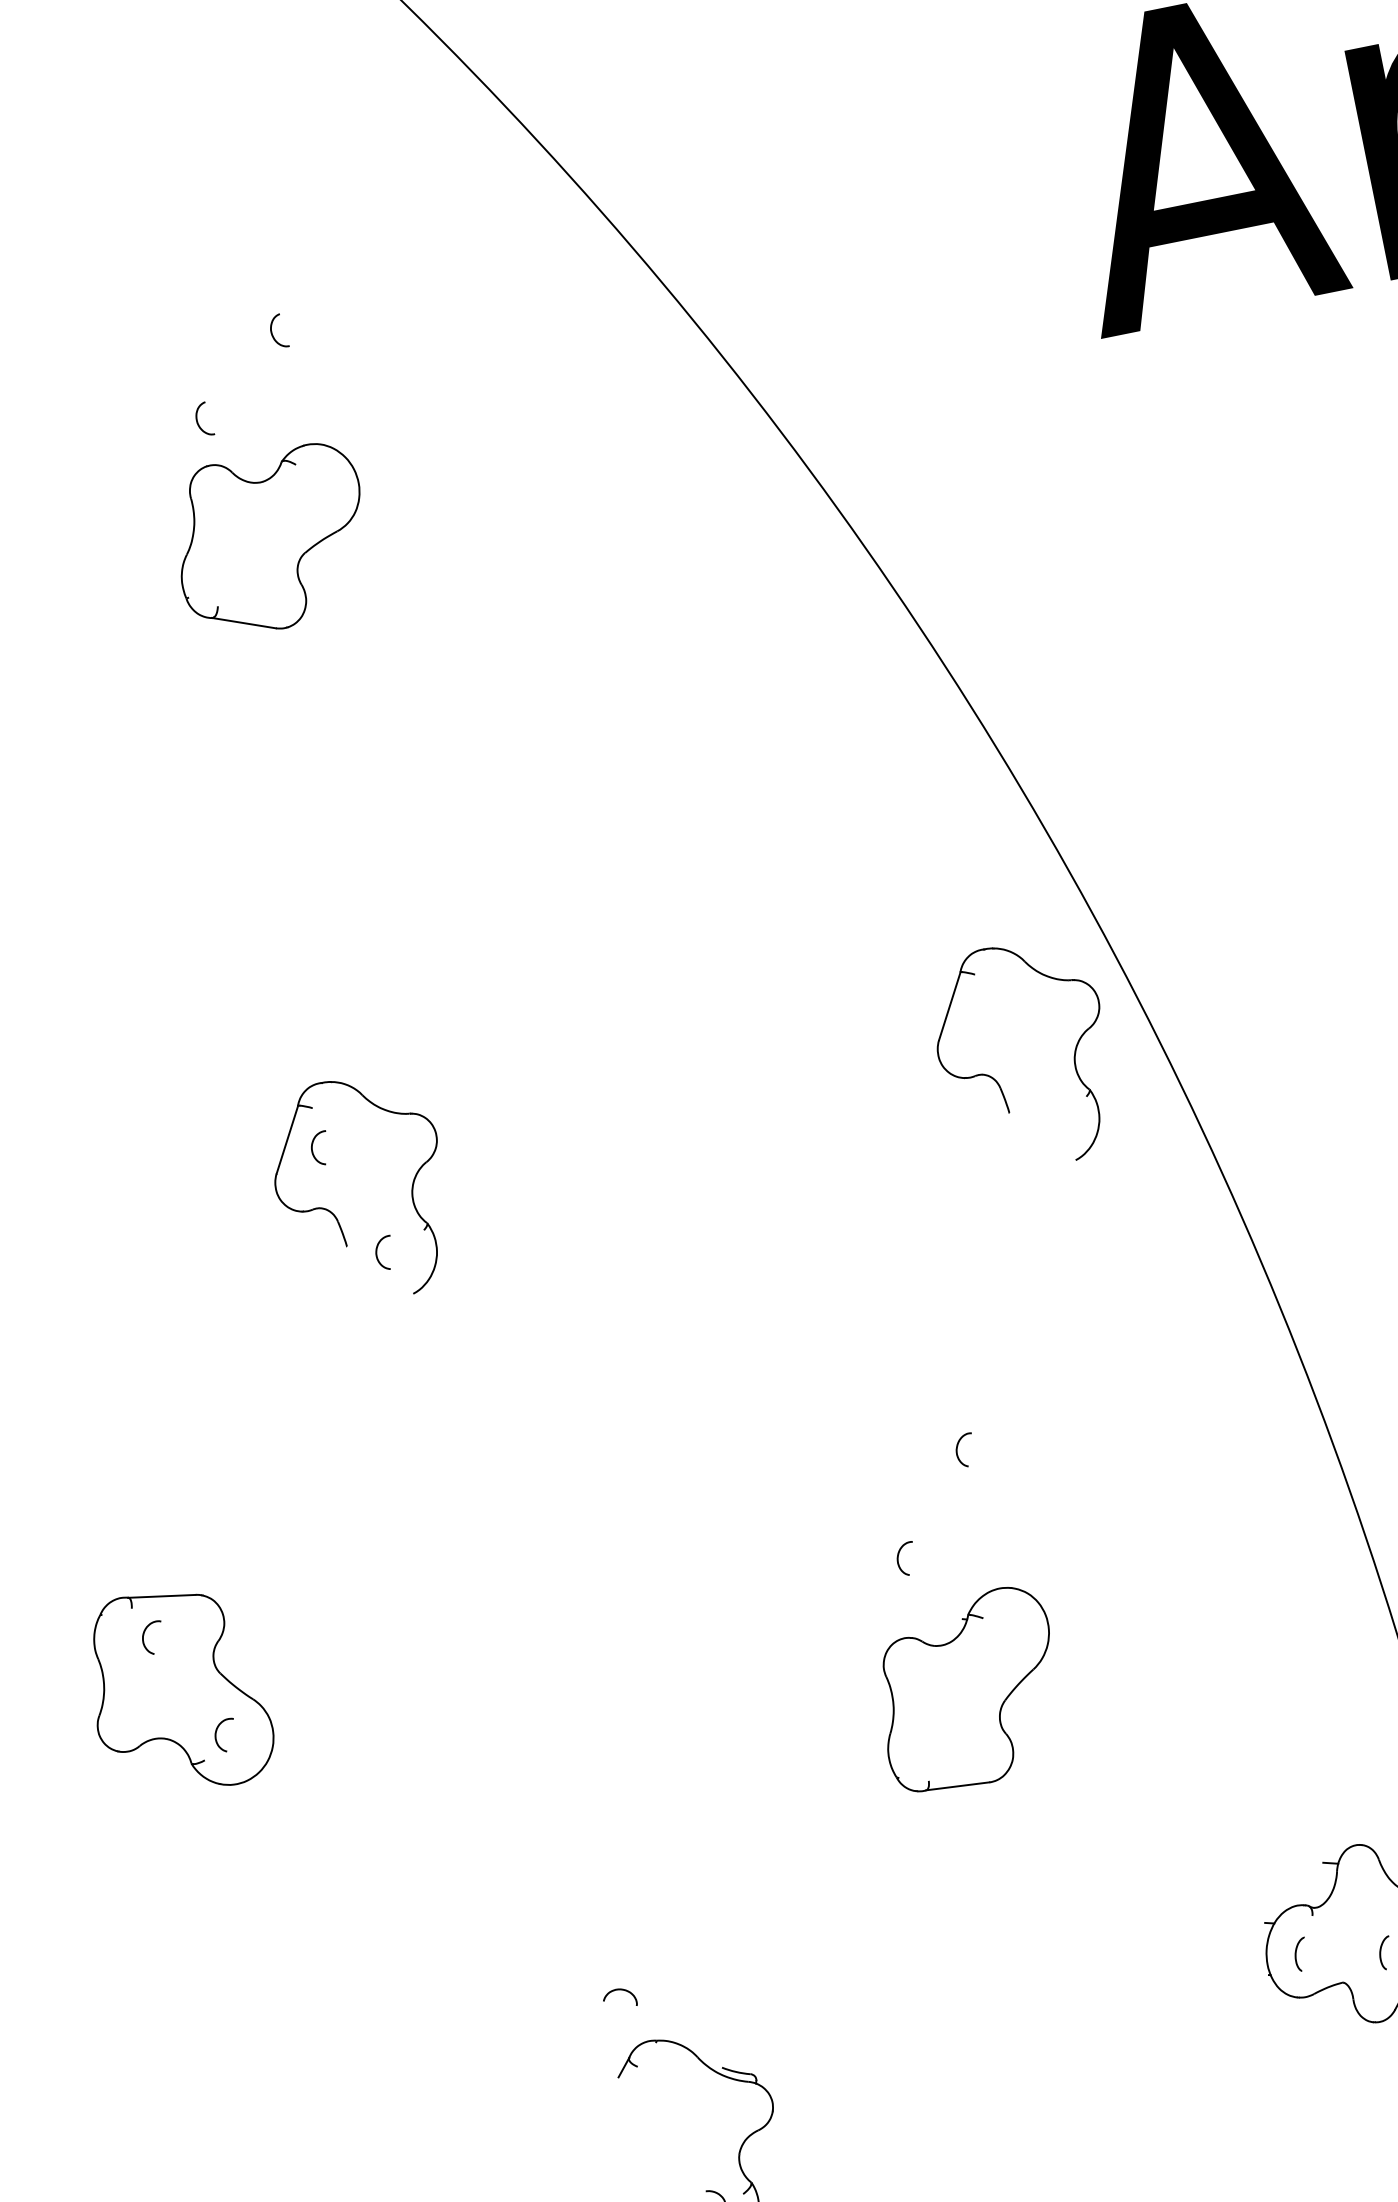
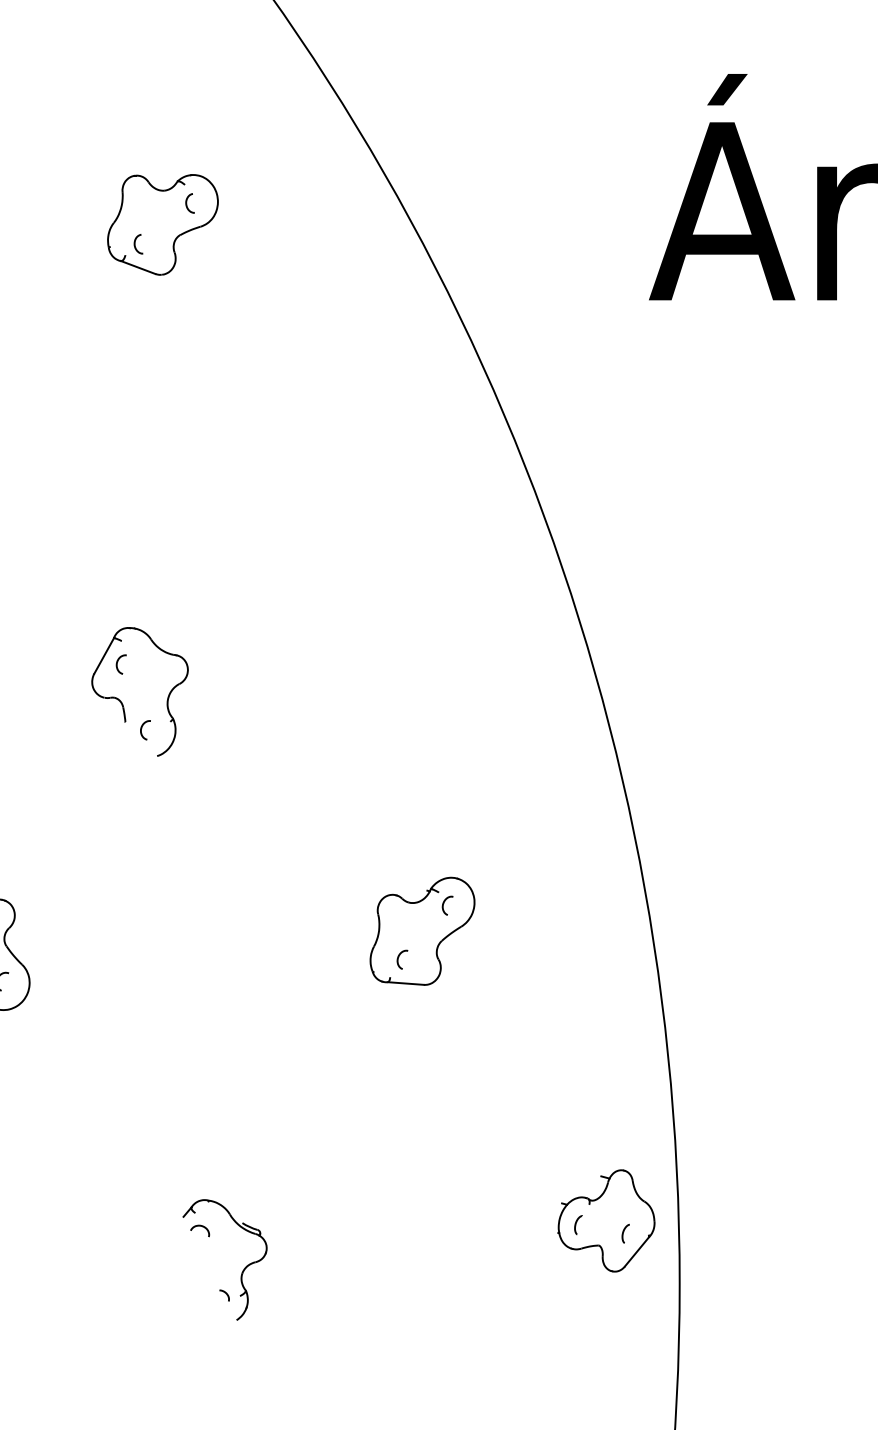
part: (271, 540) -> (162, 224), moved
part: (997, 1079) -> (507, 702), removed
part: (968, 1689) -> (422, 930), moved
curve: (622, 1991) -> (202, 1227), moved

